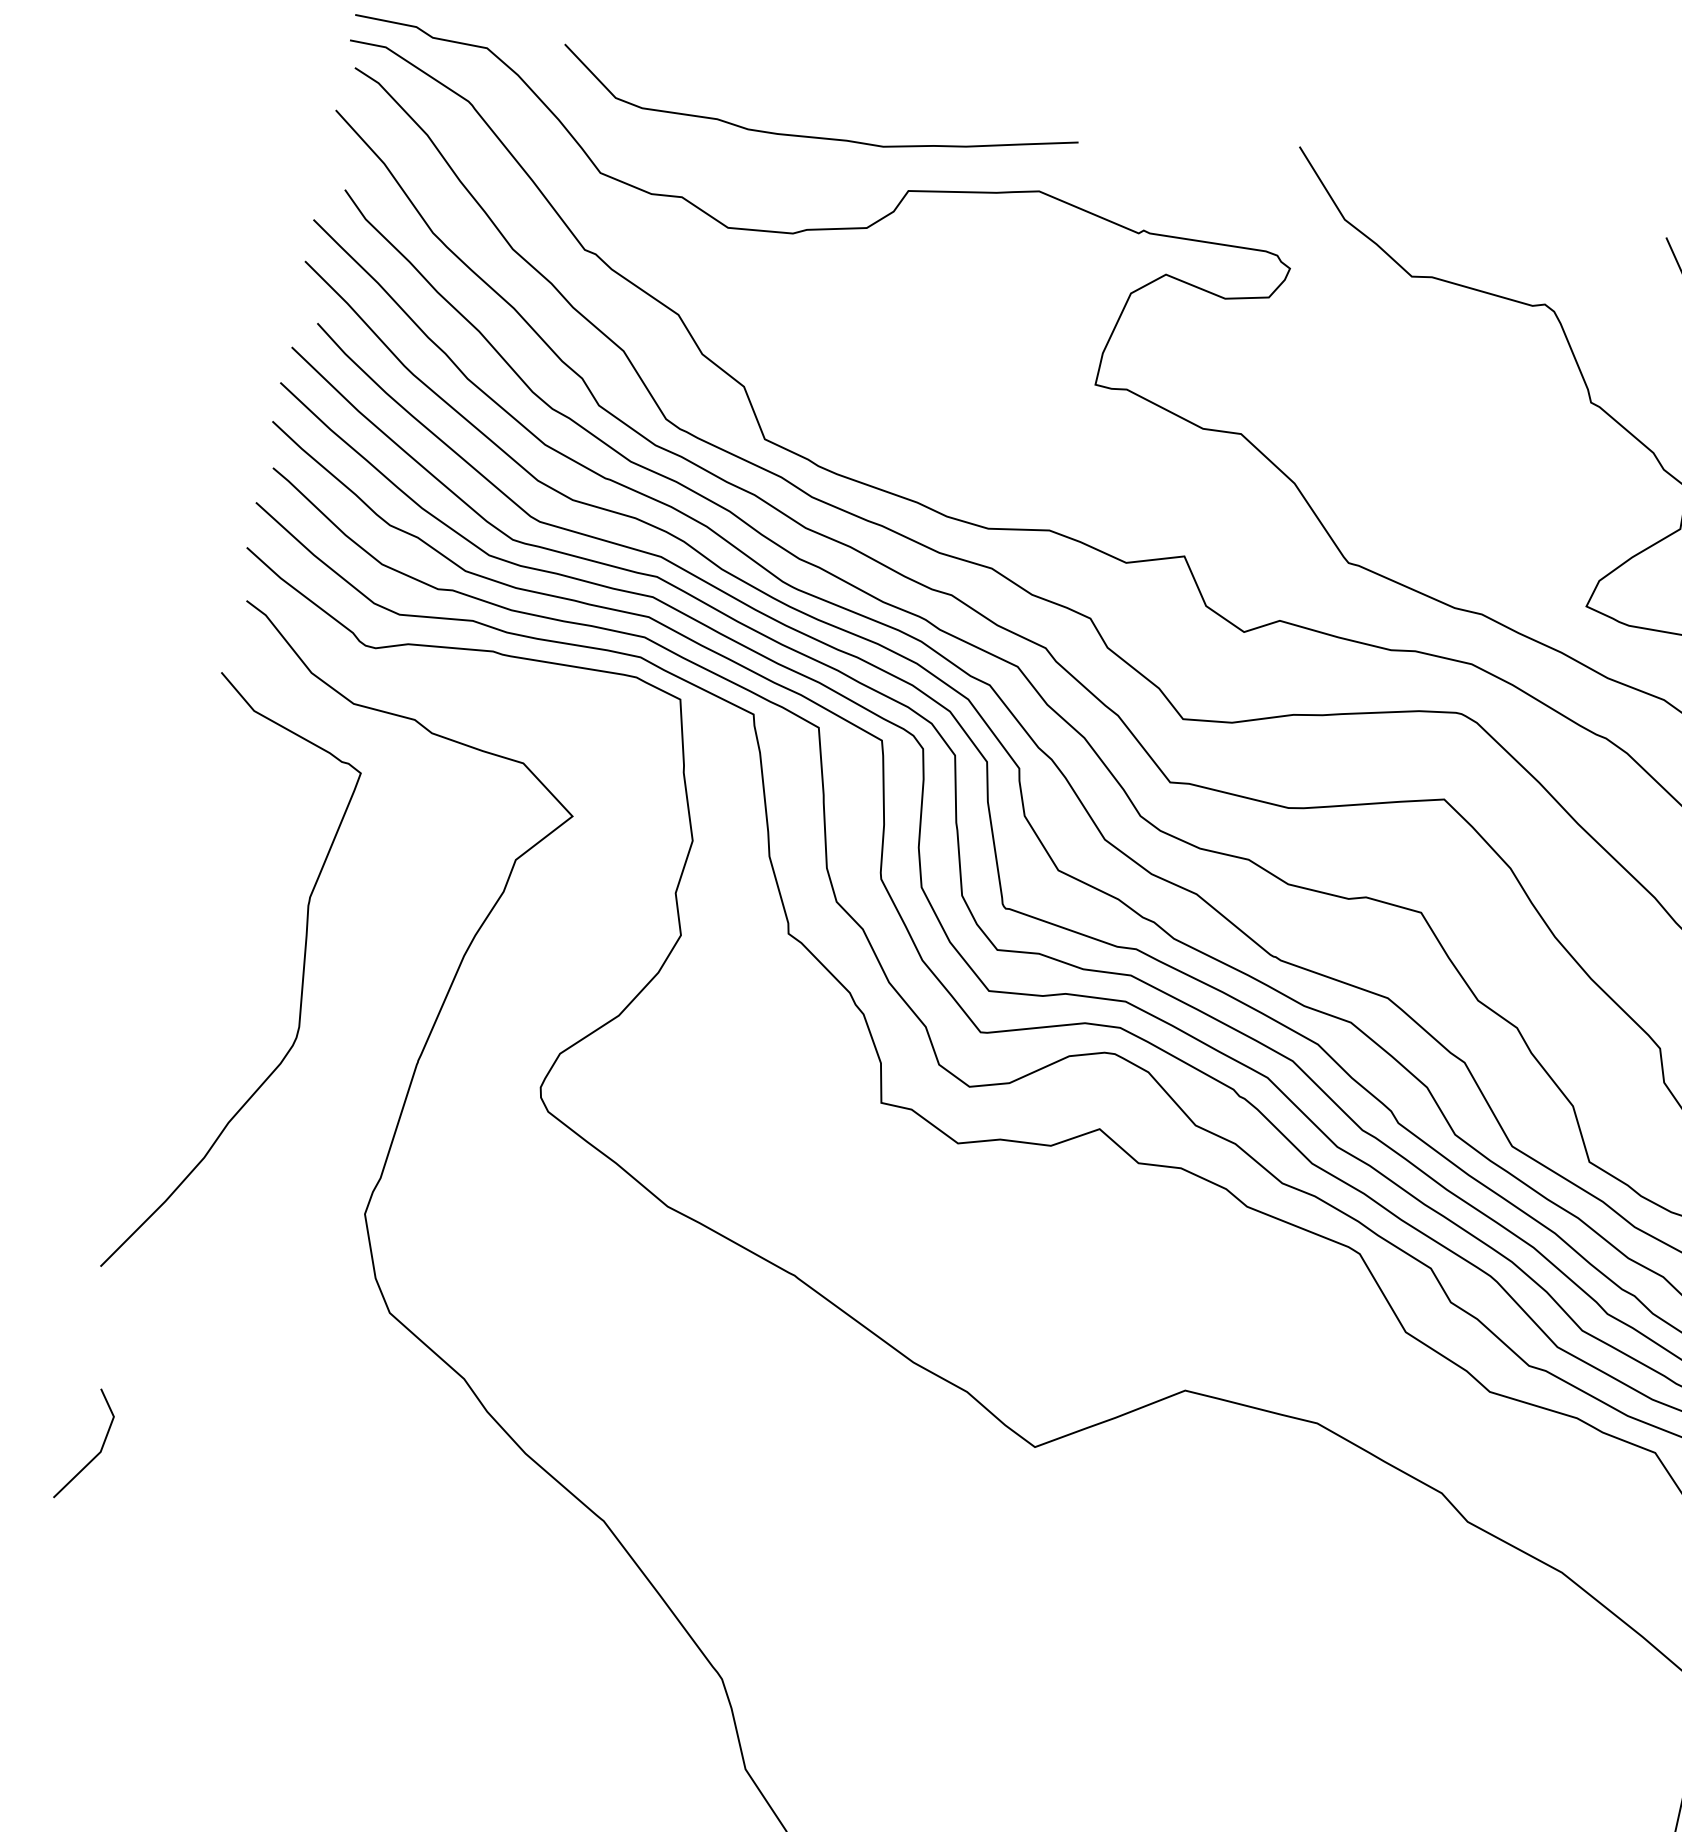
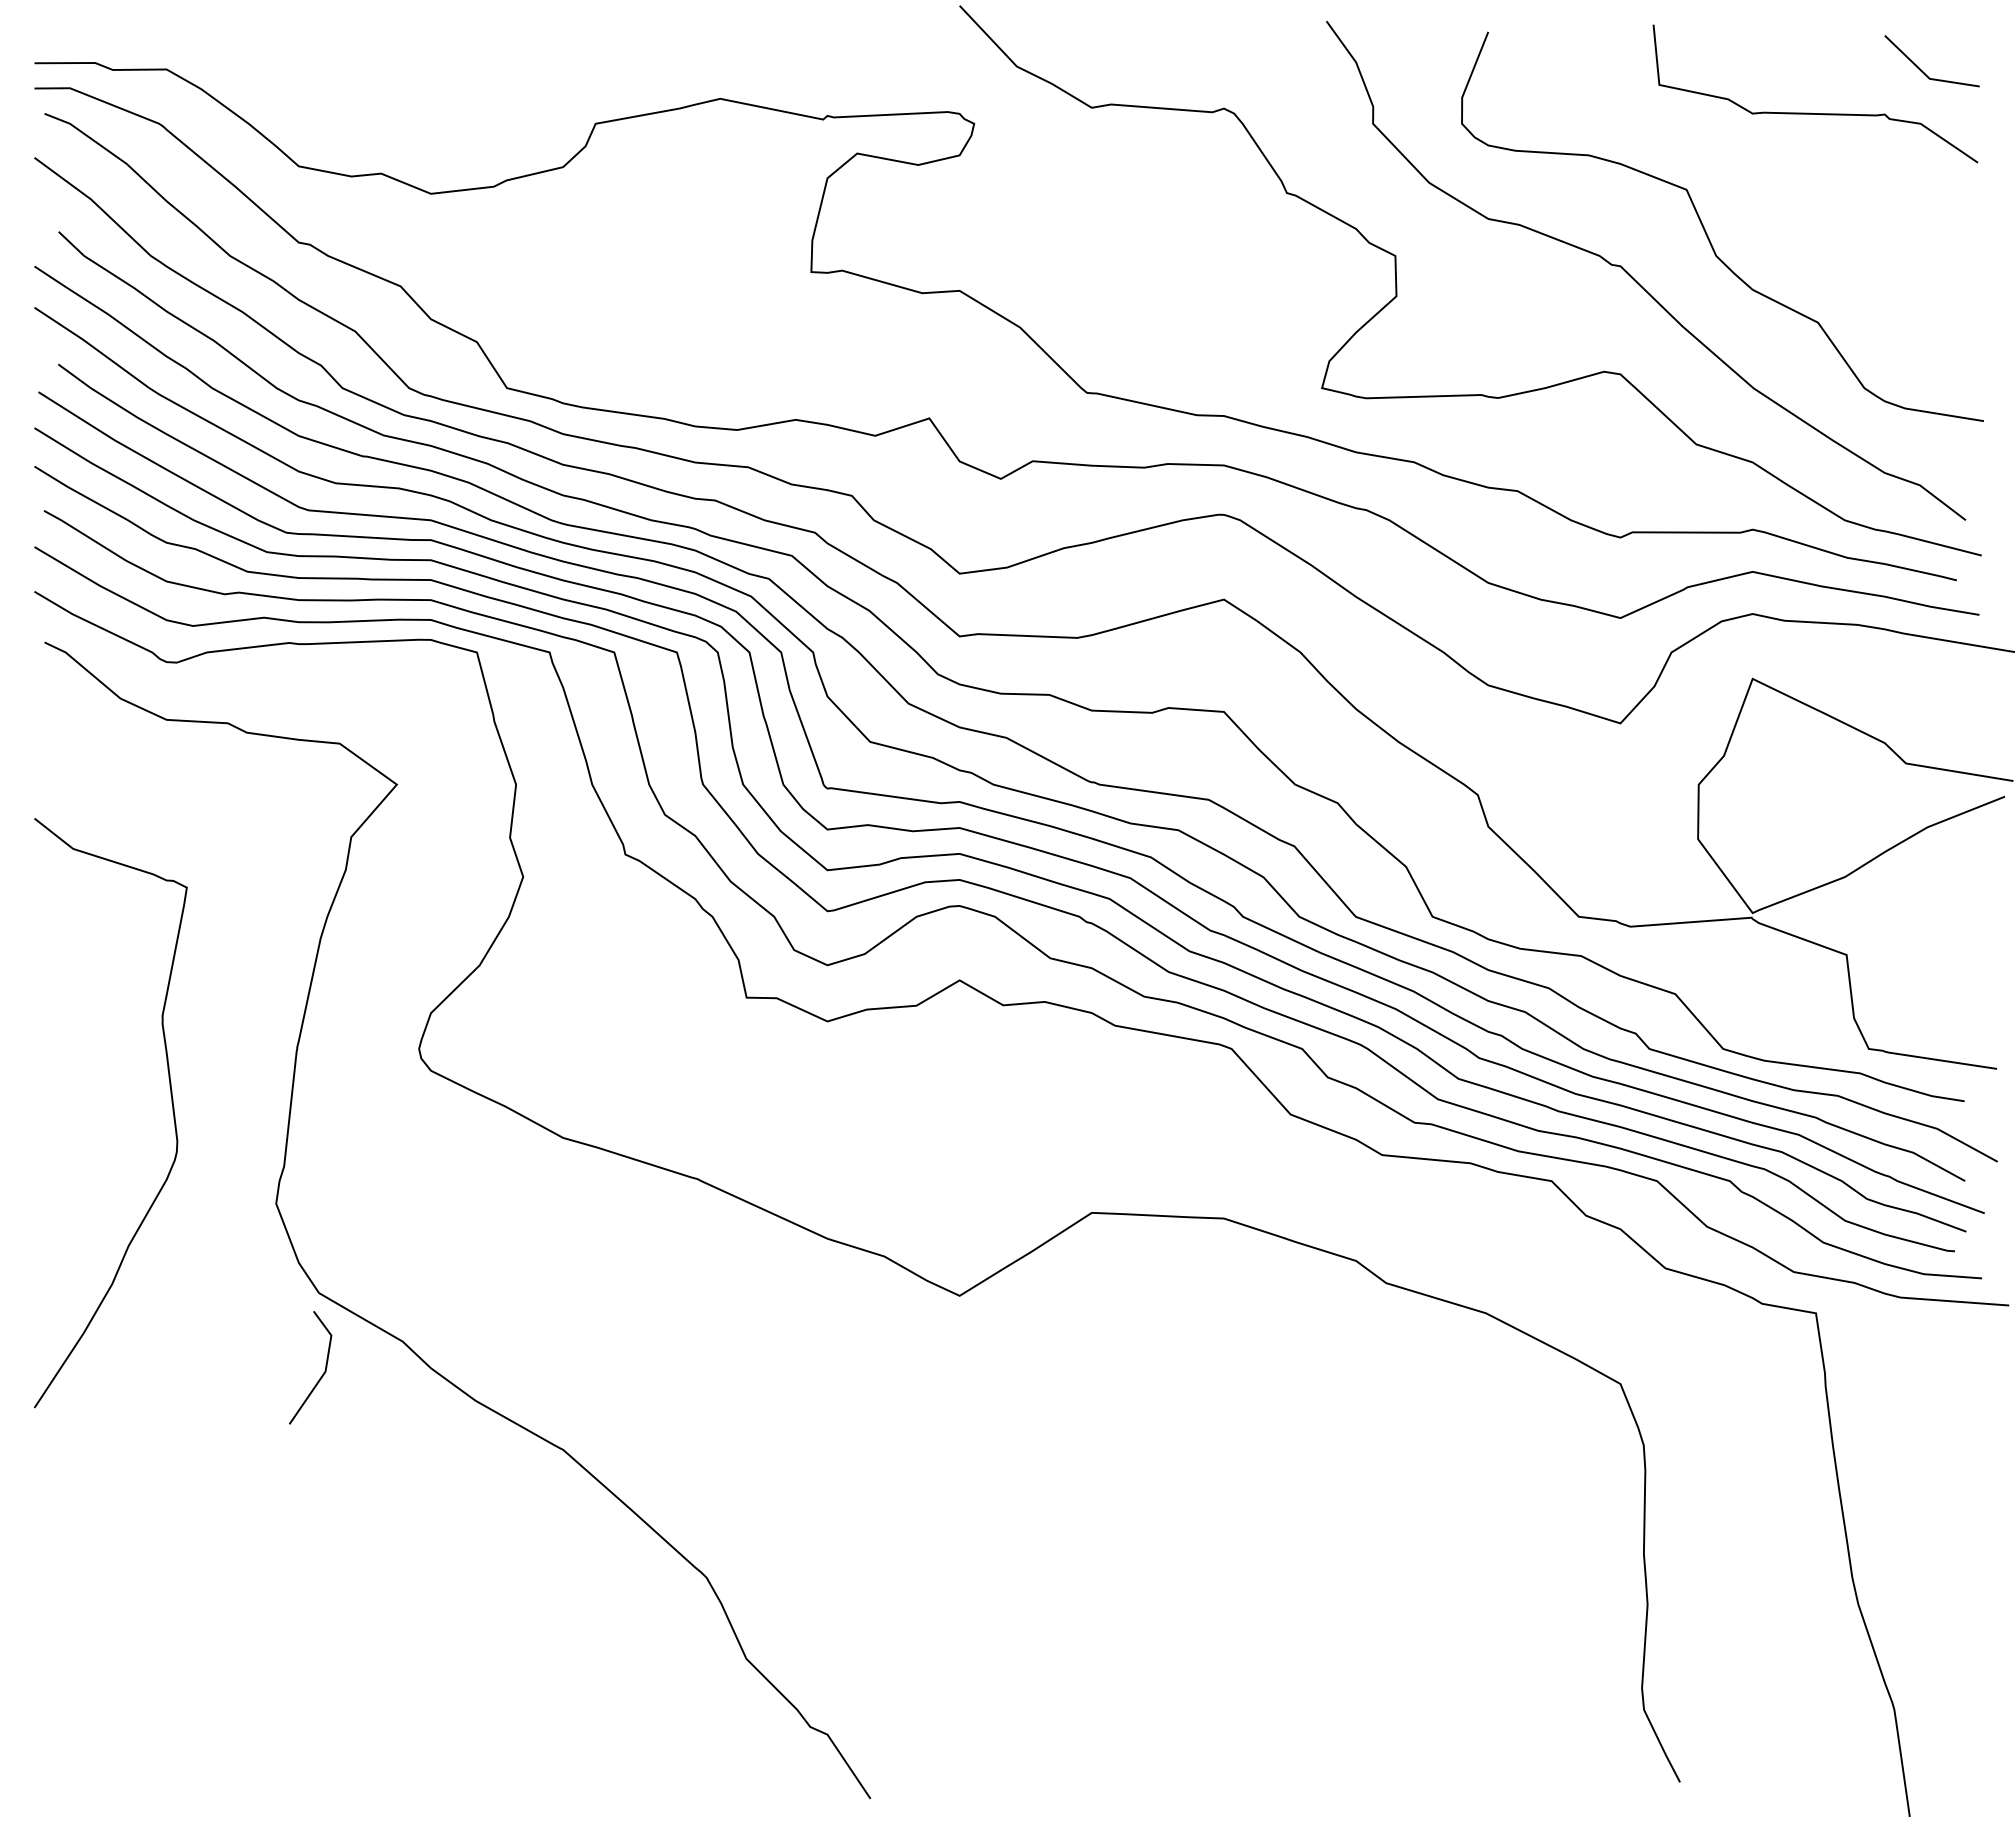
curve: (817, 136) -> (498, 89), removed
curve: (301, 987) -> (171, 1103), moved
line: (95, 1455) -> (321, 1375), moved

